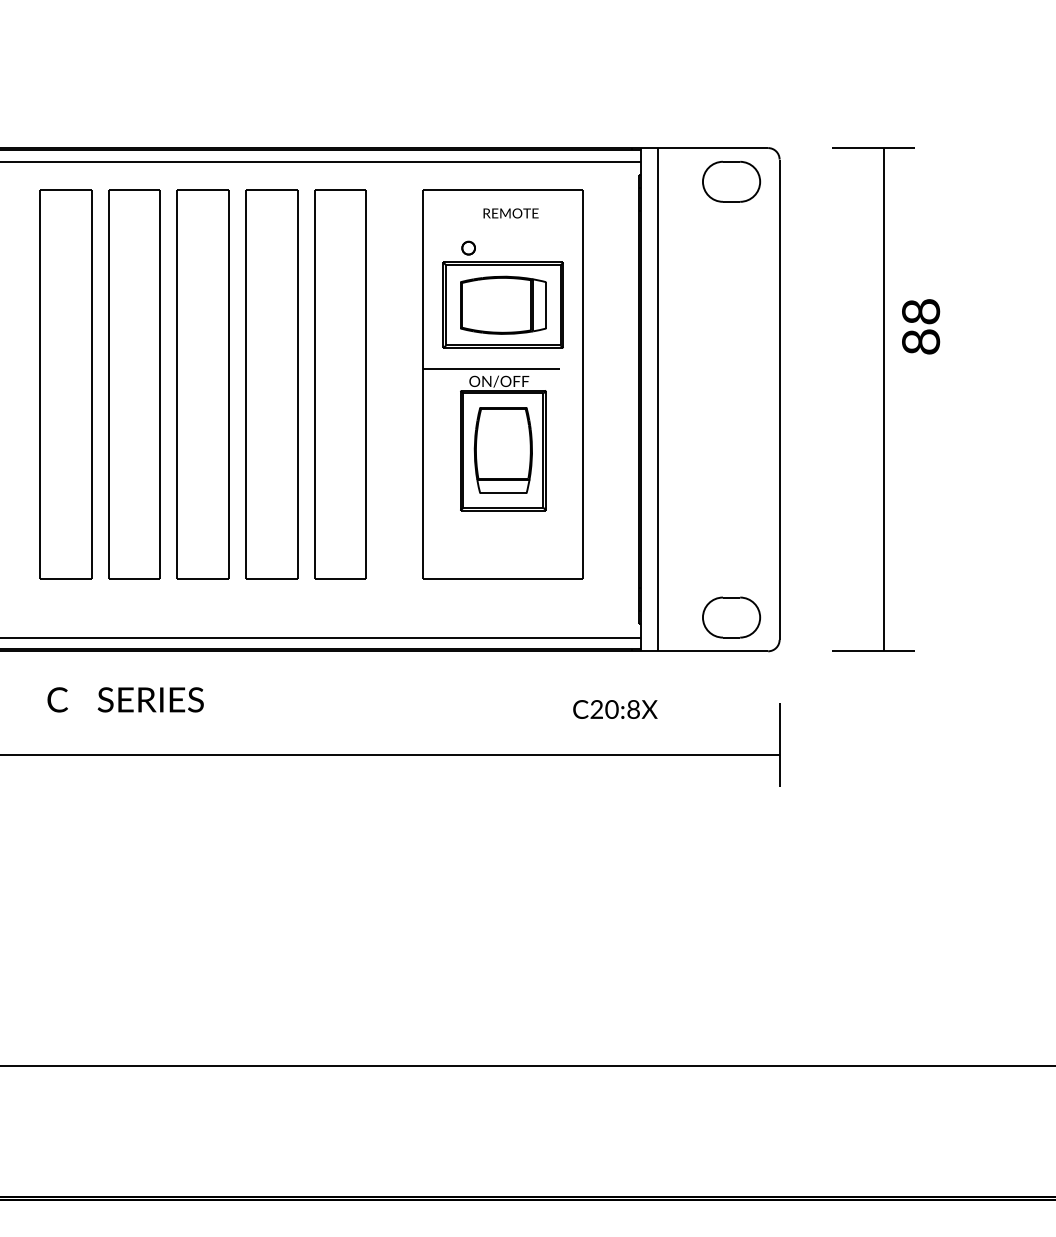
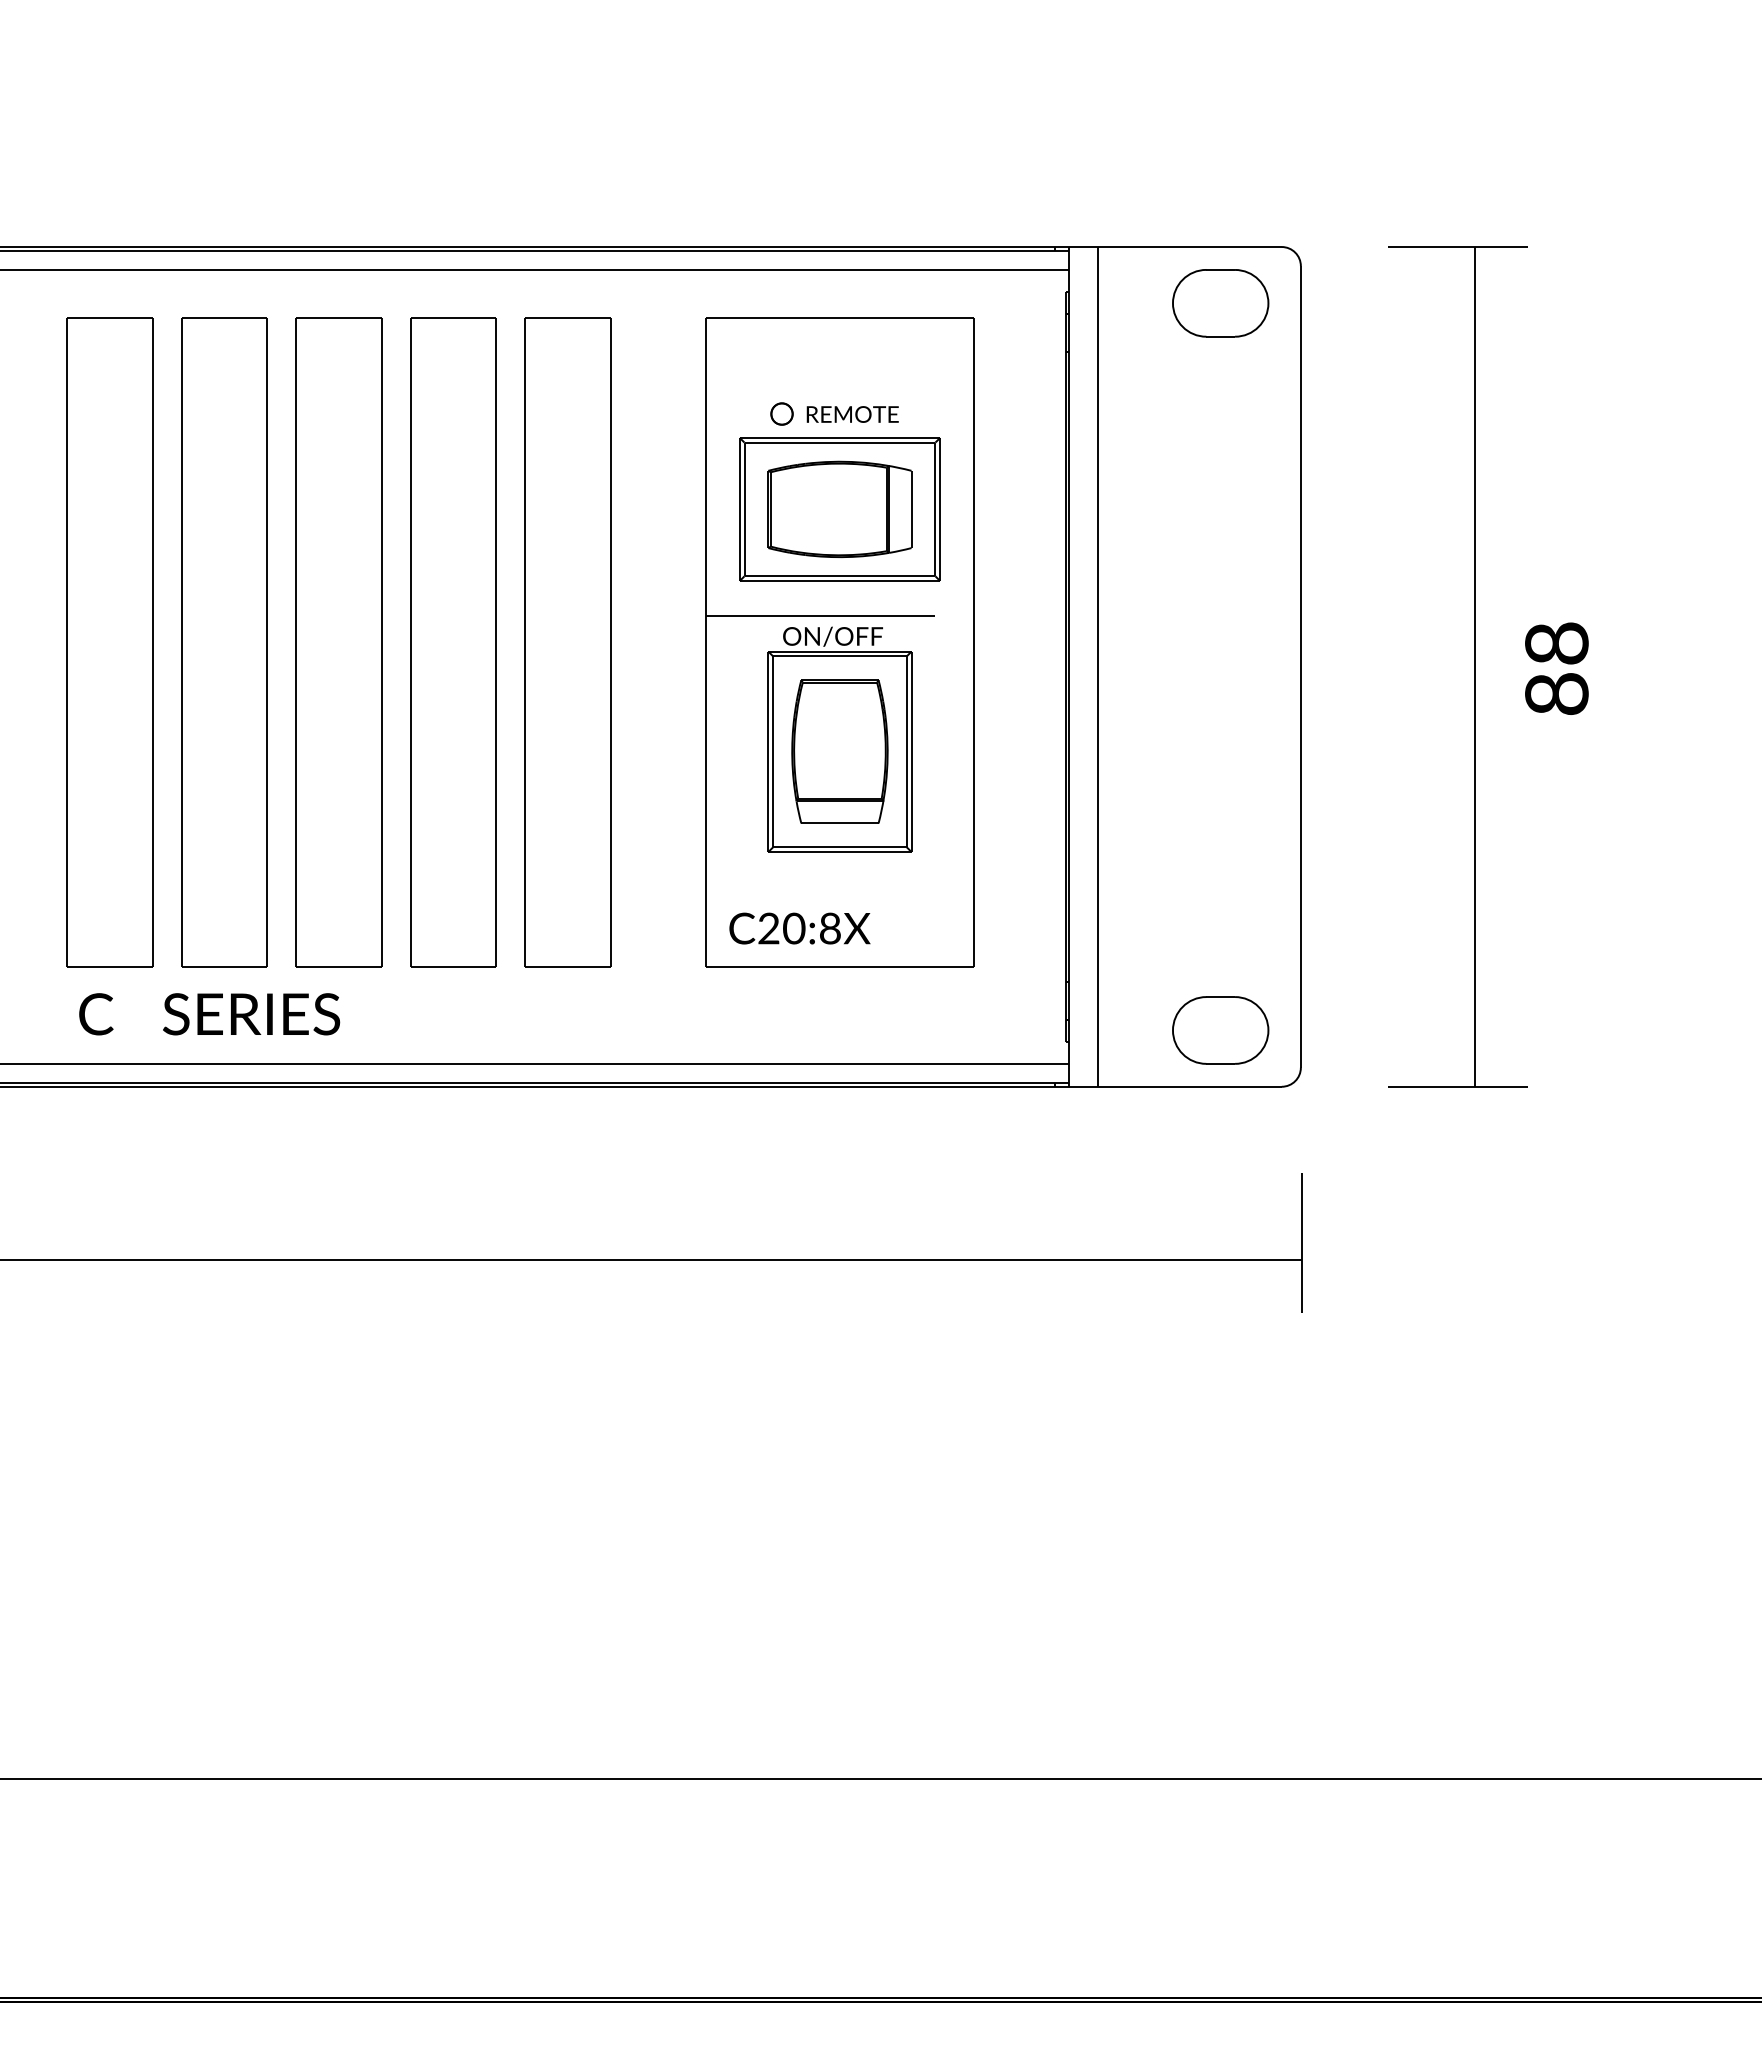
text: (510, 213) -> (851, 414), moved
text: (921, 326) -> (1557, 668), moved
text: (125, 699) -> (209, 1013), moved
text: (615, 709) -> (800, 928), moved

